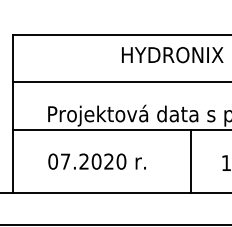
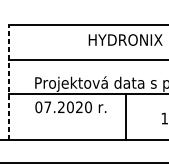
line: (12, 113) -> (9, 82), solid -> dashed
text: (96, 161) -> (70, 107), moved
line: (190, 161) -> (126, 117), moved

